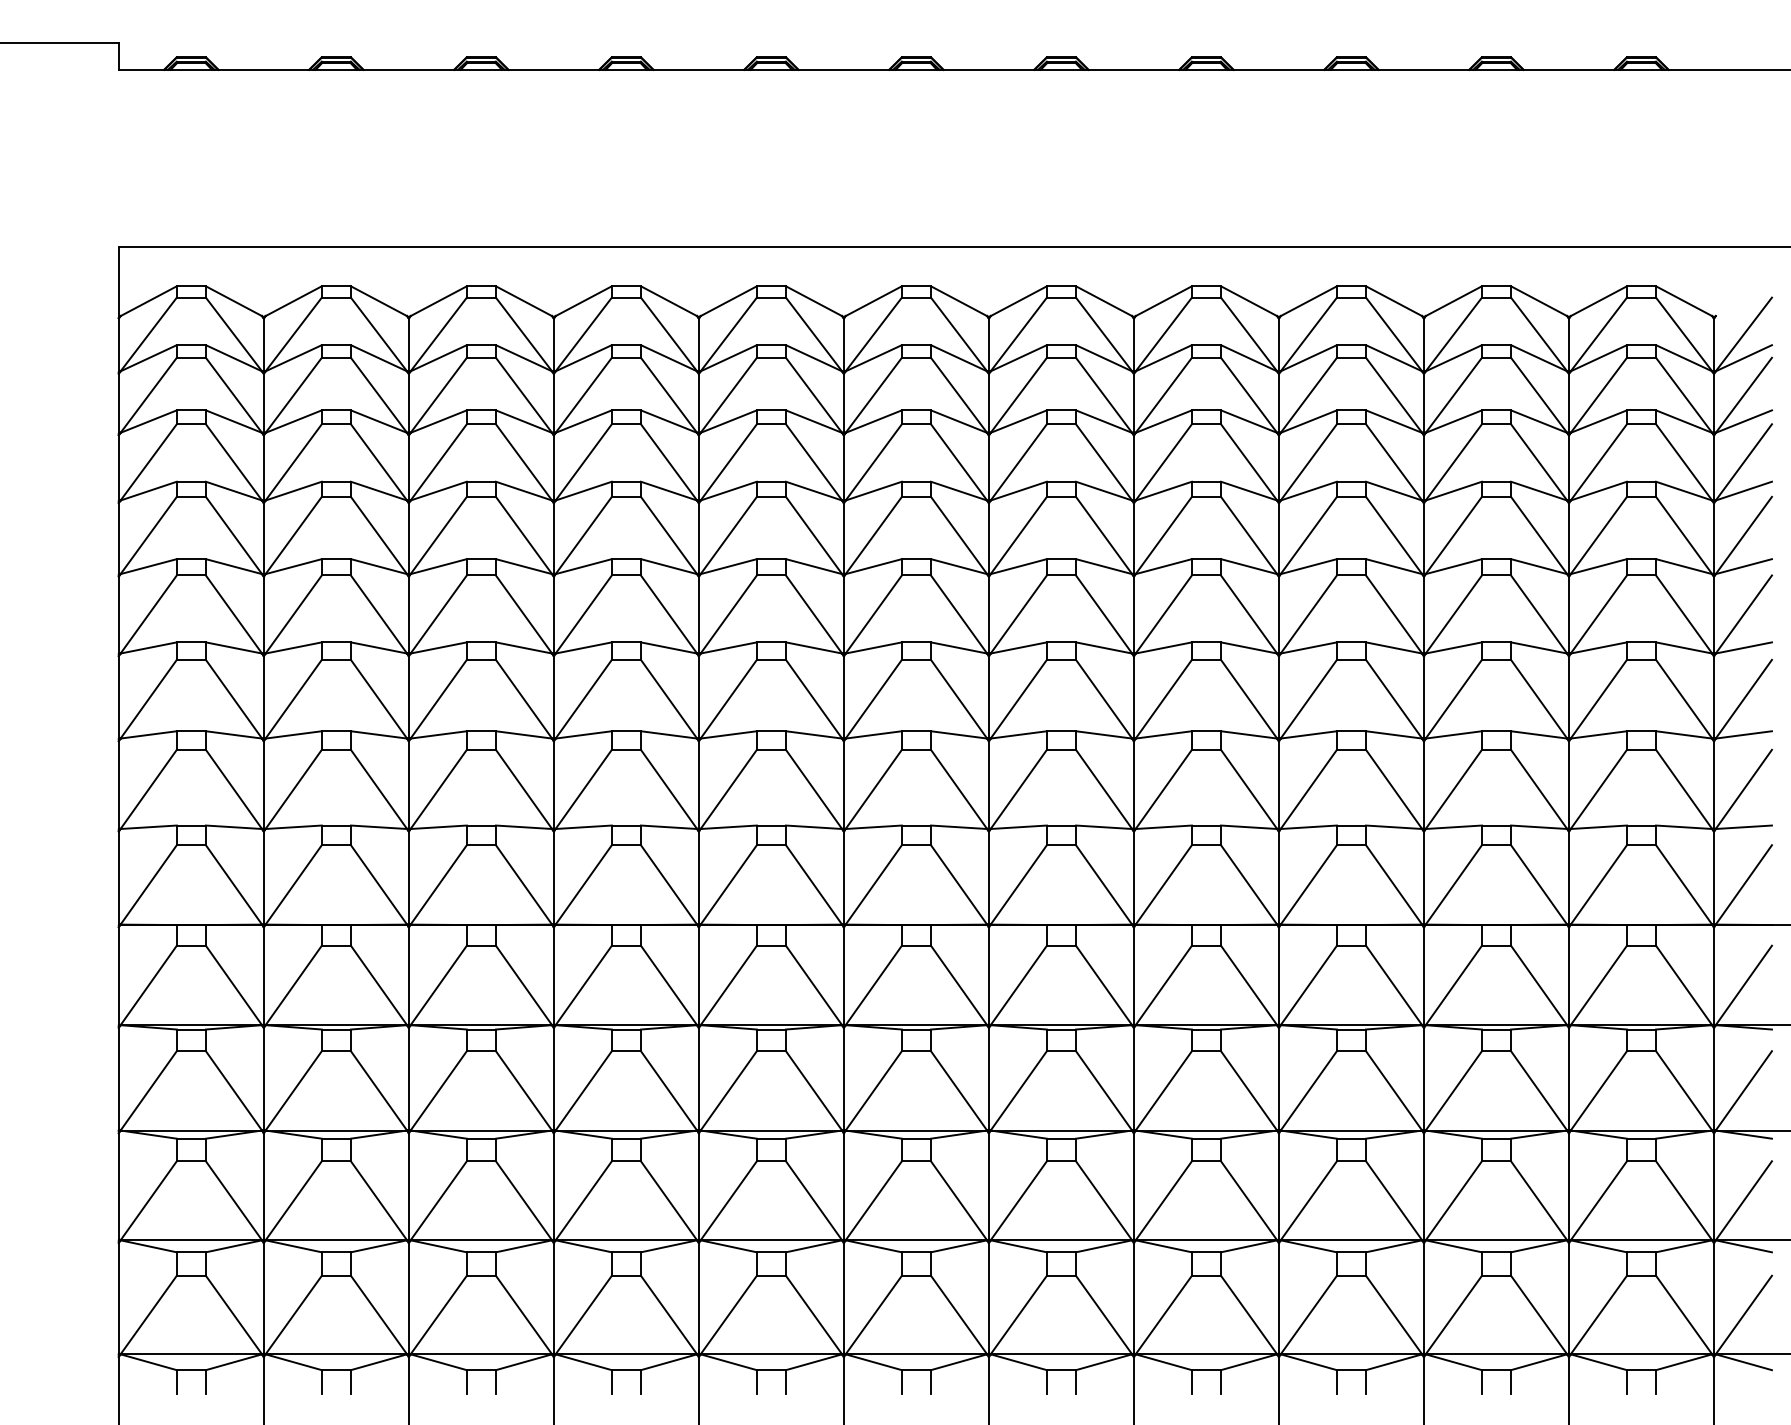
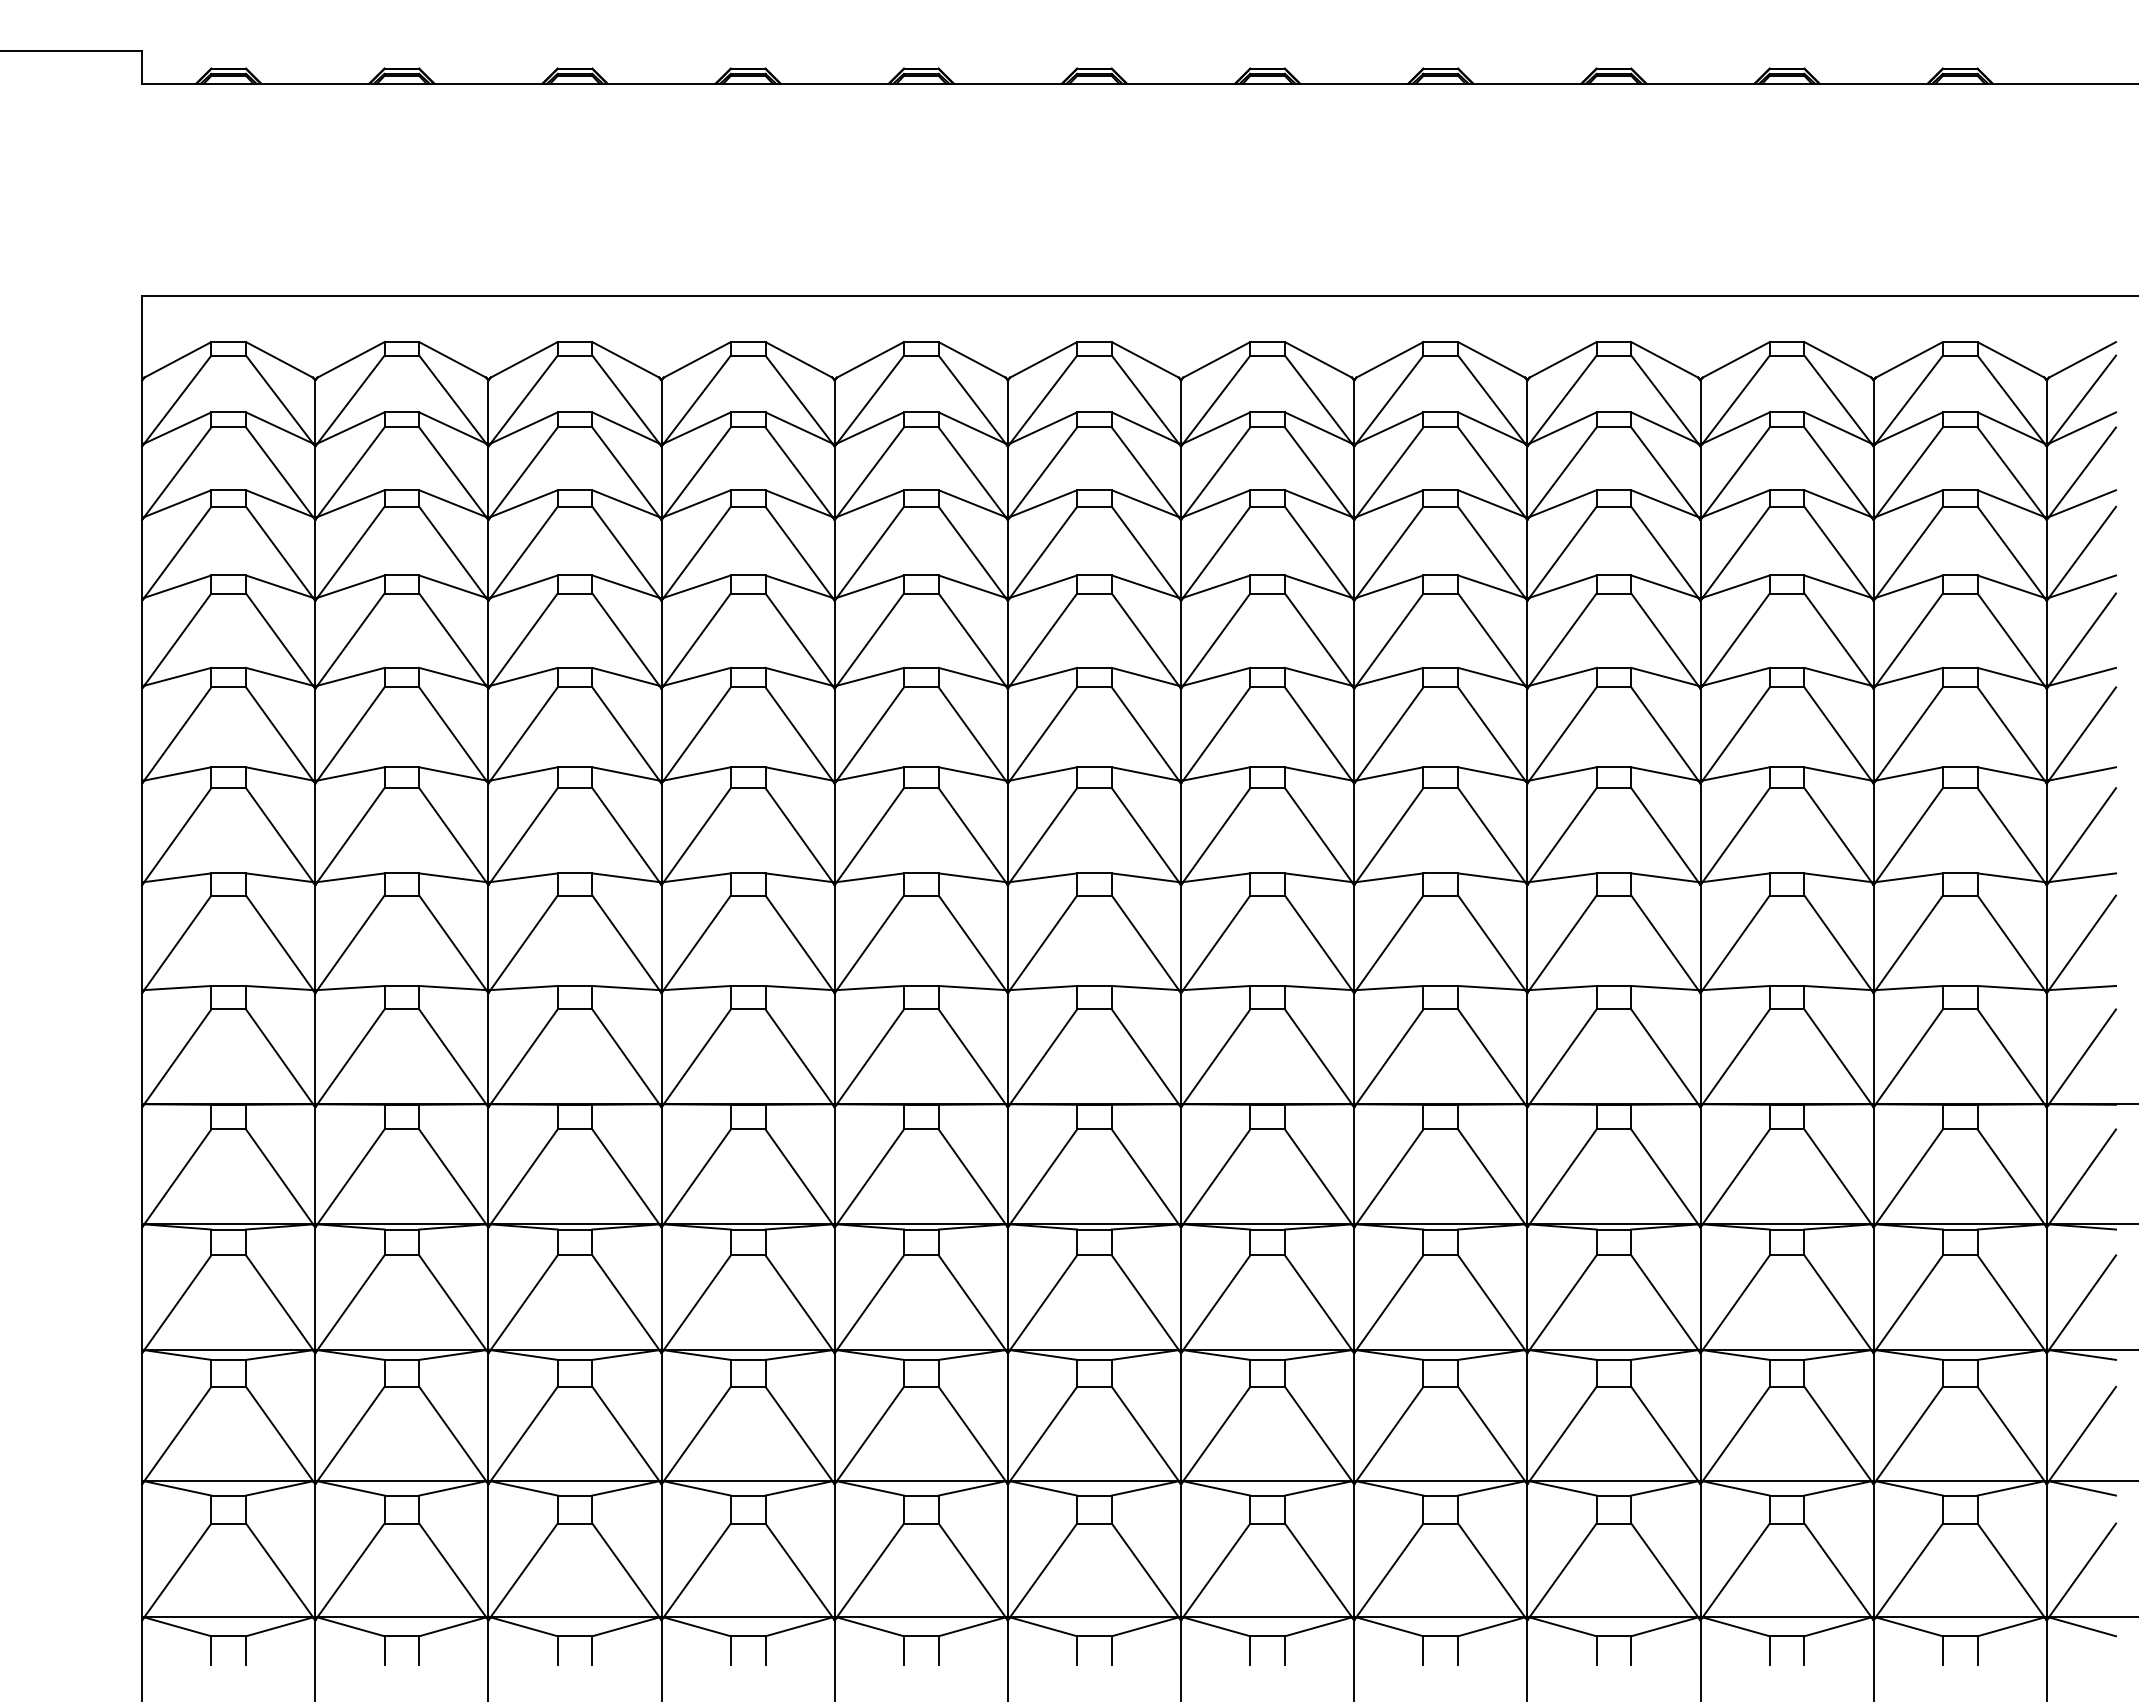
line: (1743, 300) -> (2082, 359), added

